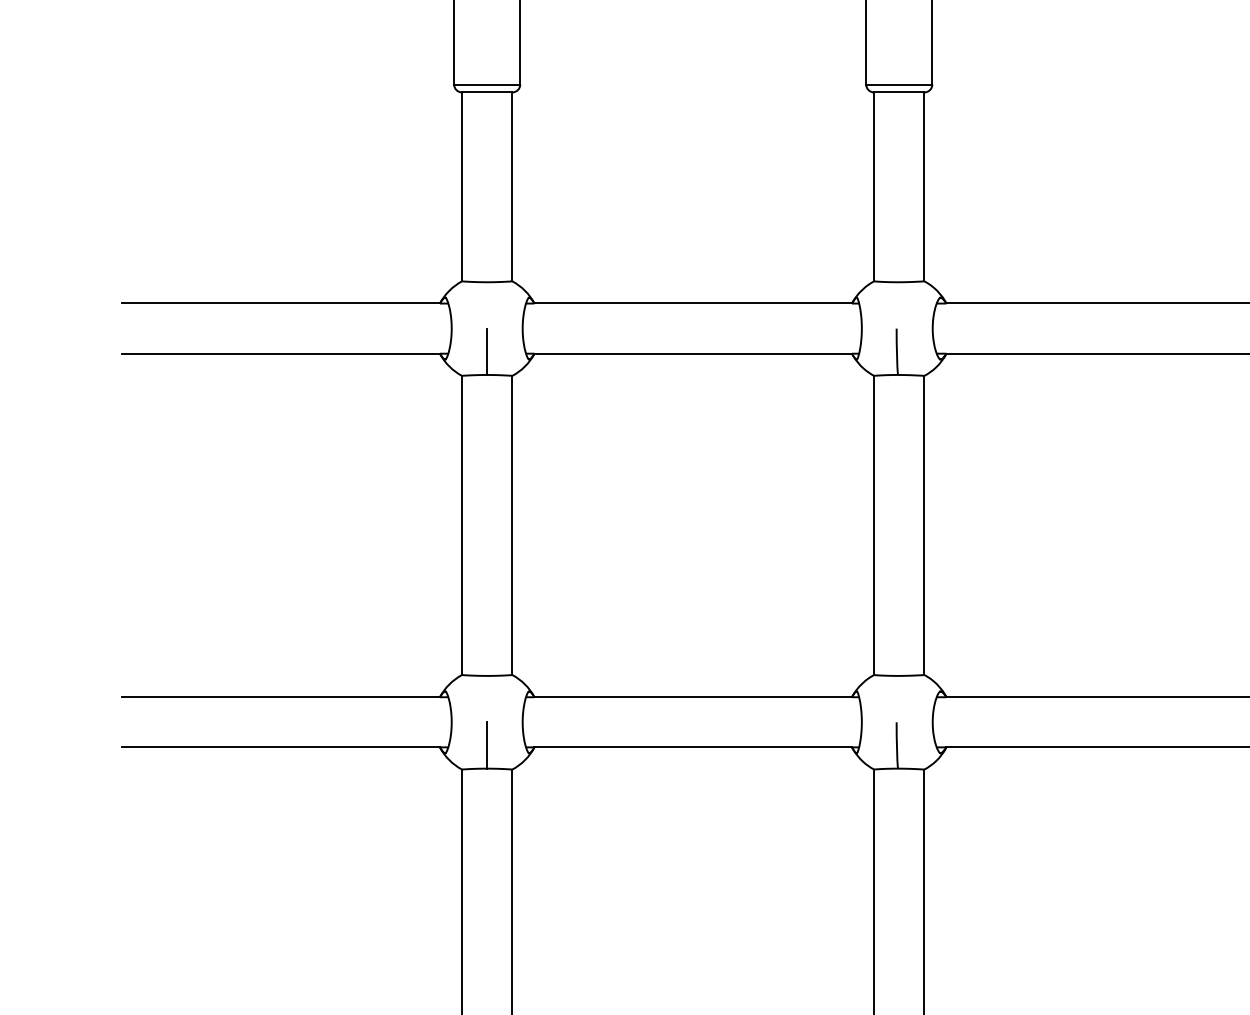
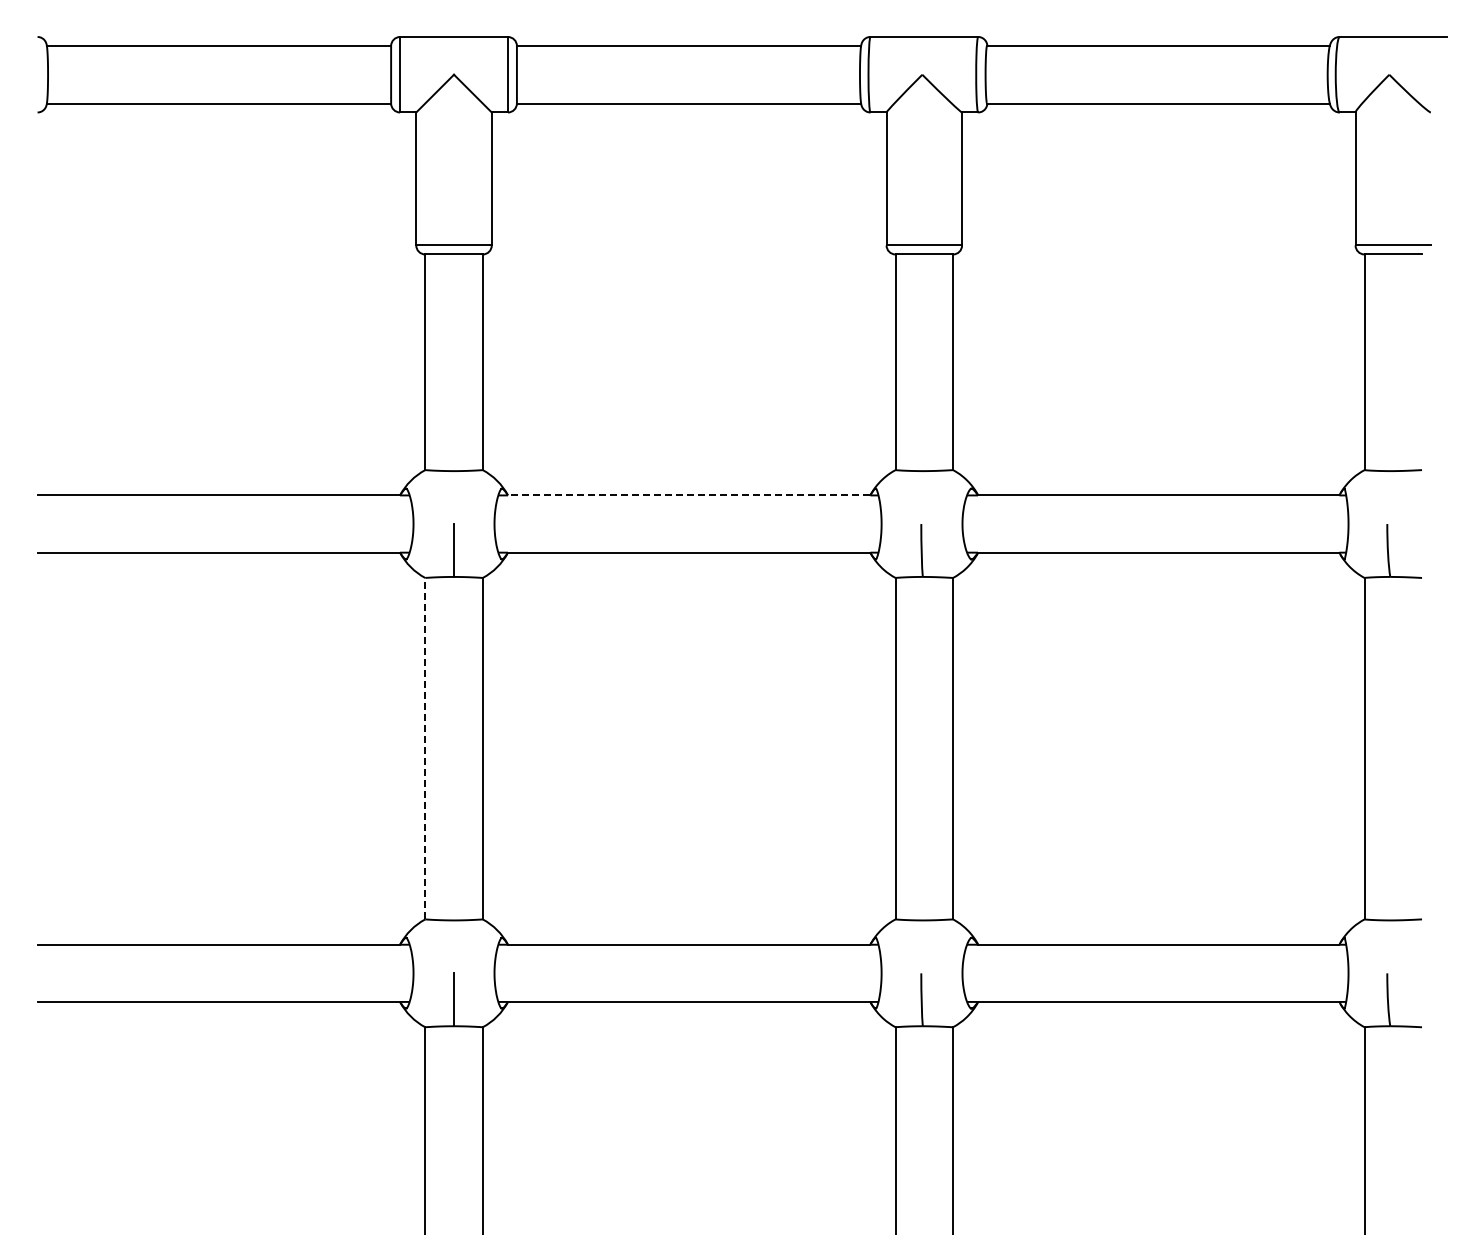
line: (692, 303) -> (688, 495), solid -> dashed
line: (462, 525) -> (425, 748), solid -> dashed

